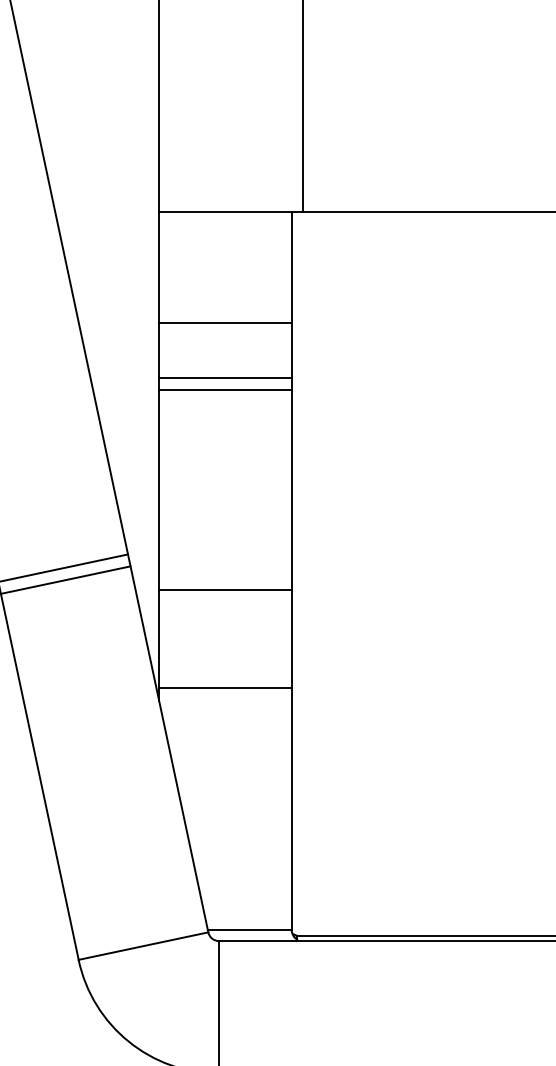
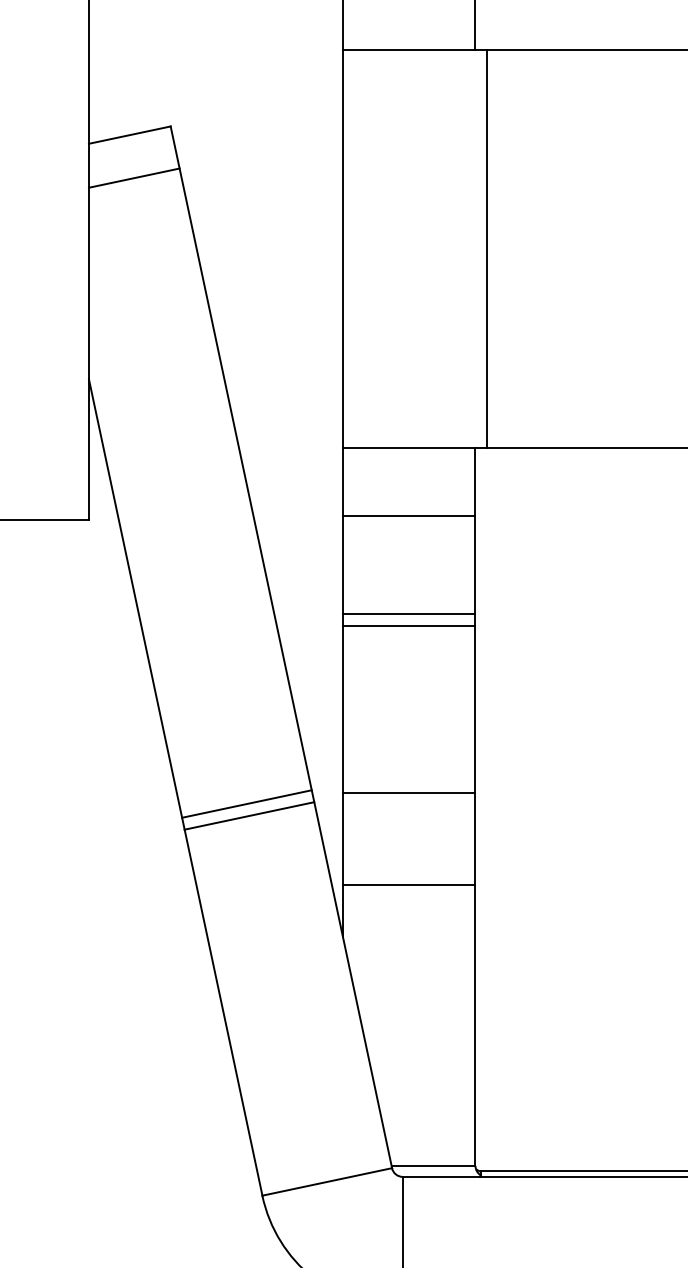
line: (224, 322) -> (408, 516), moved
line: (224, 589) -> (408, 792), moved
line: (224, 687) -> (408, 885), moved

